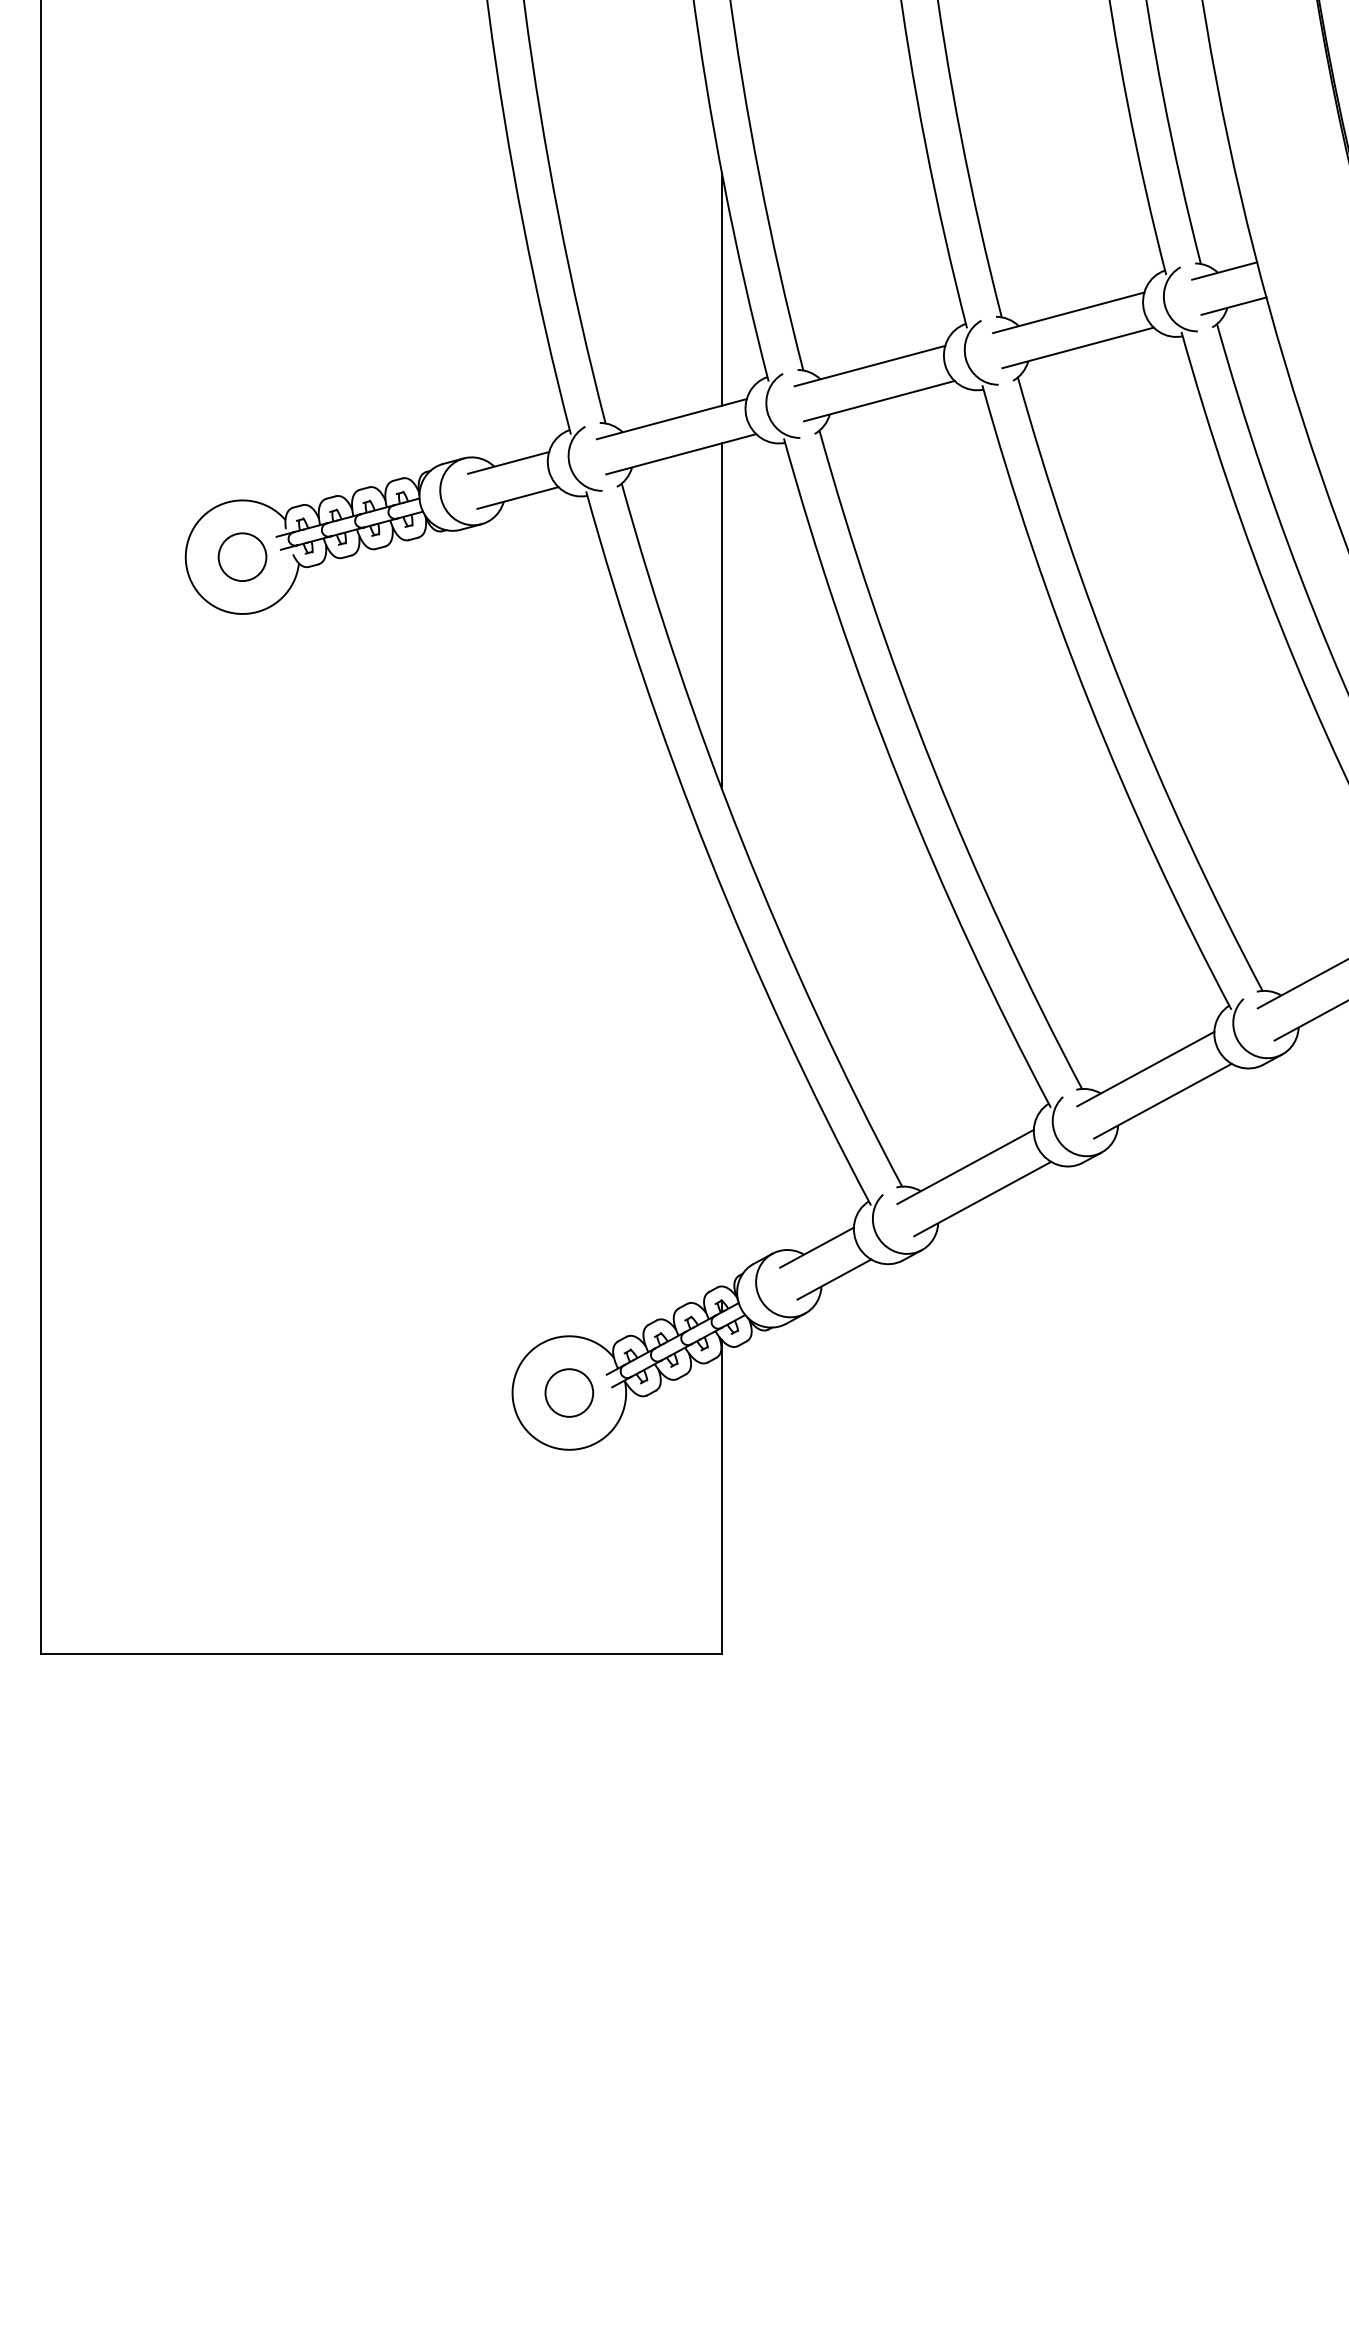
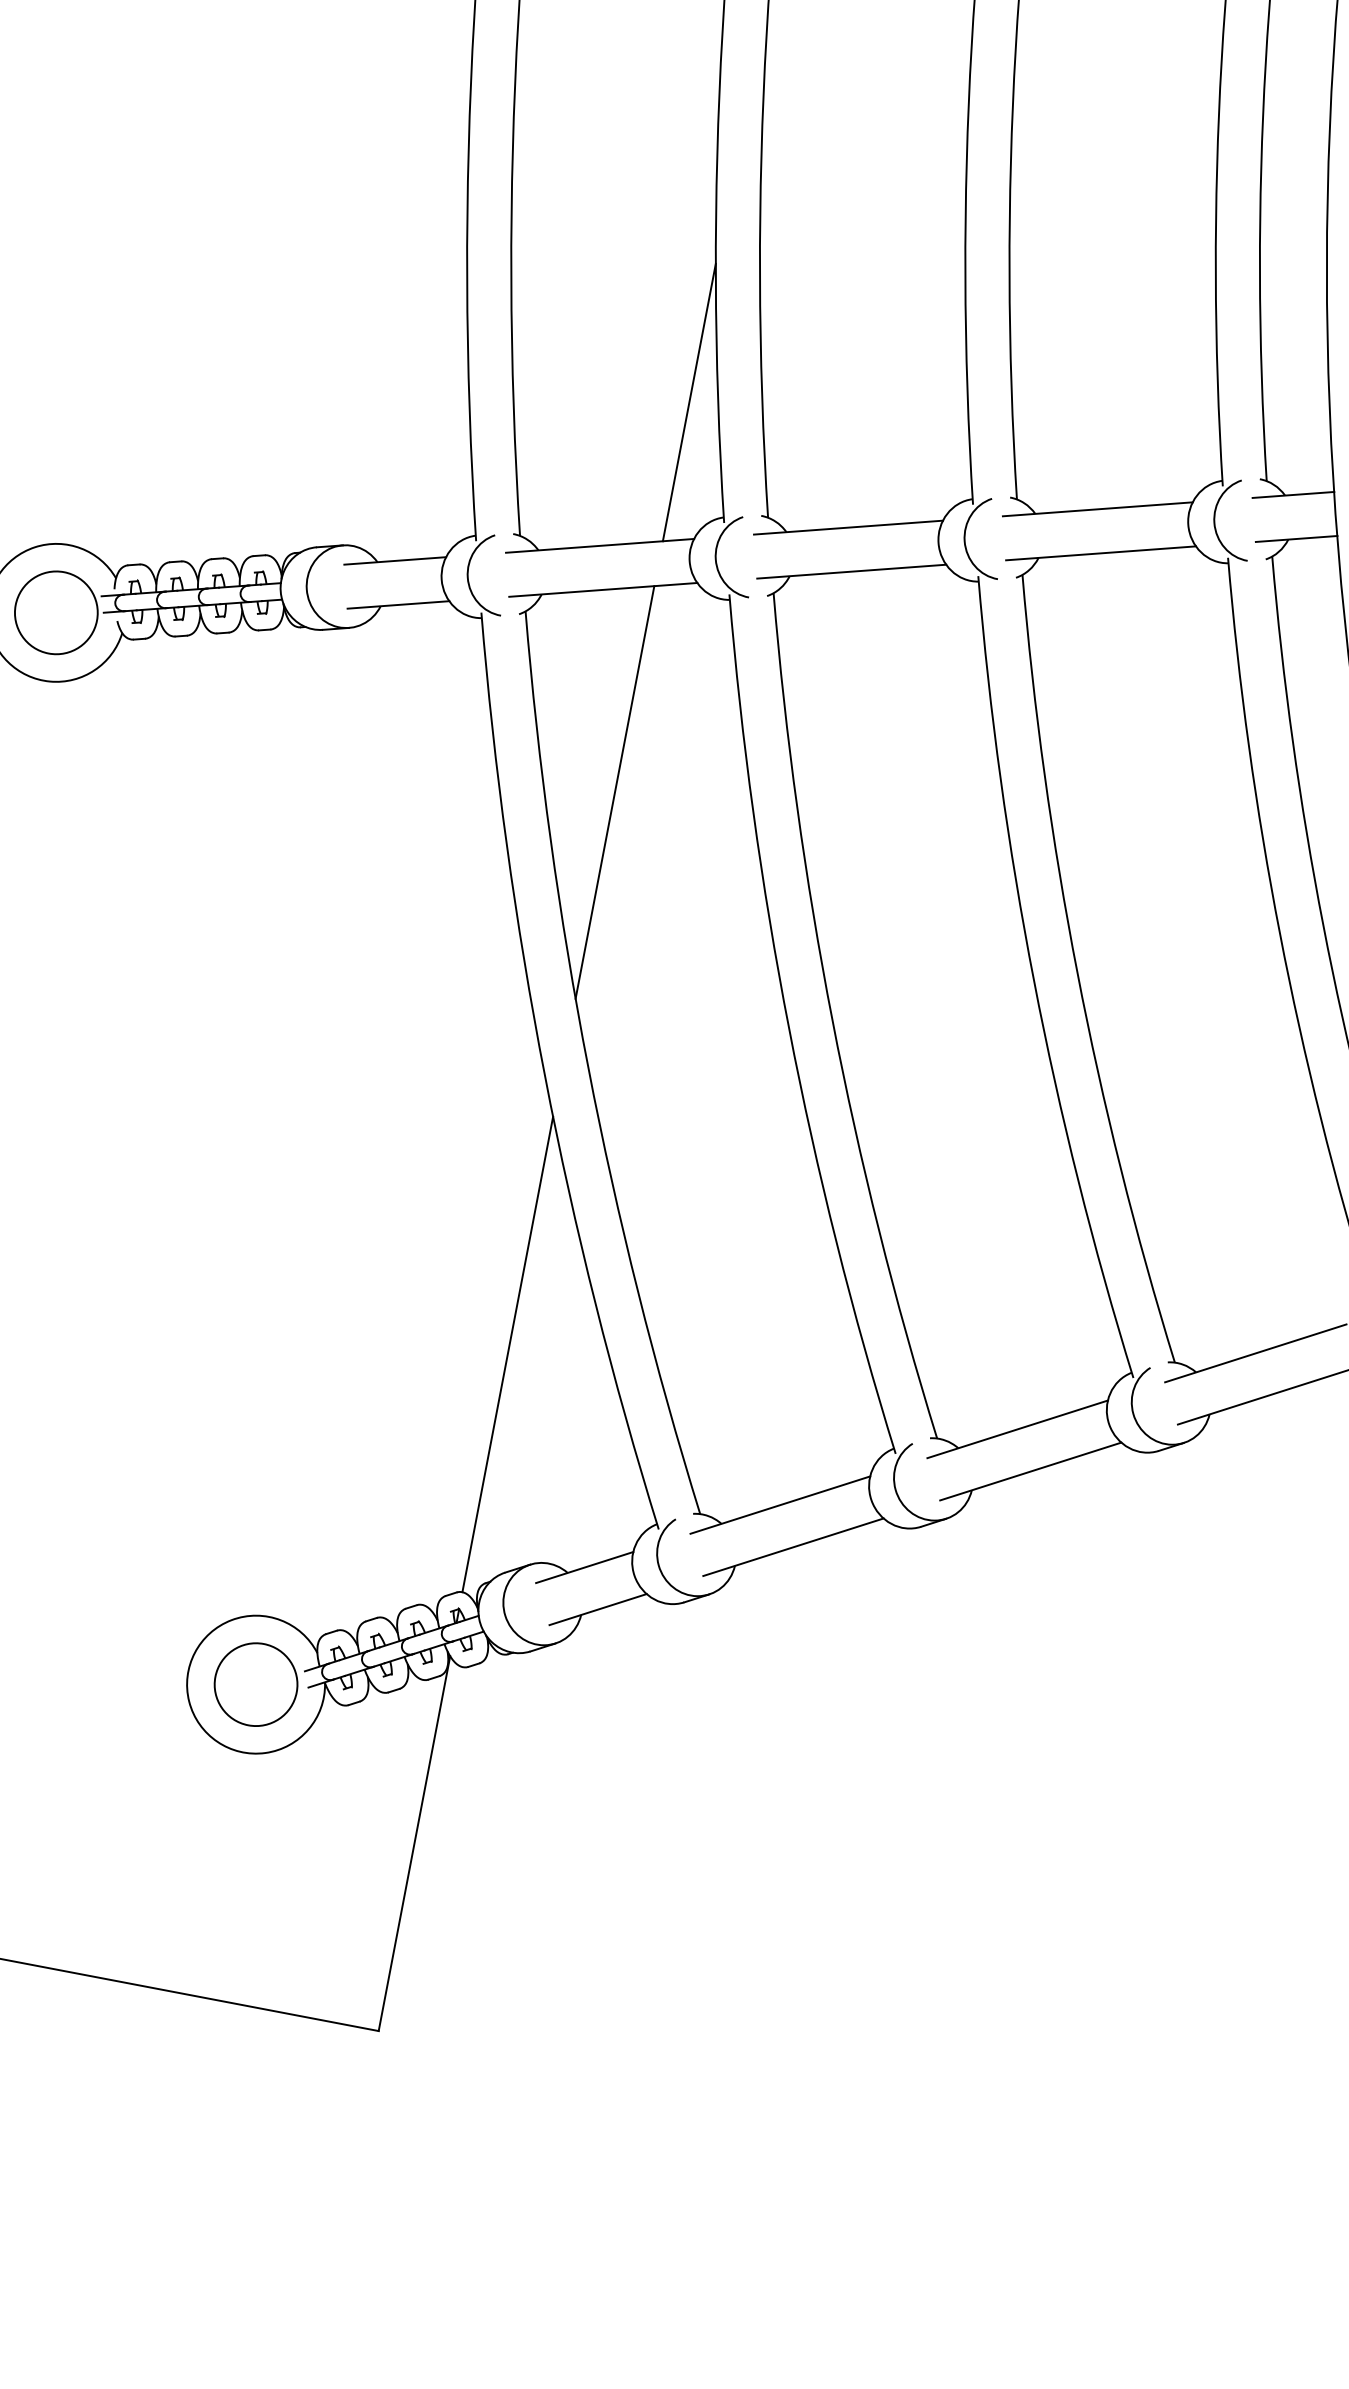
circle: (242, 557) -> (56, 613), size x1.43
line: (721, 1087) -> (507, 1354), added
circle: (569, 1392) -> (256, 1684), size x1.43

